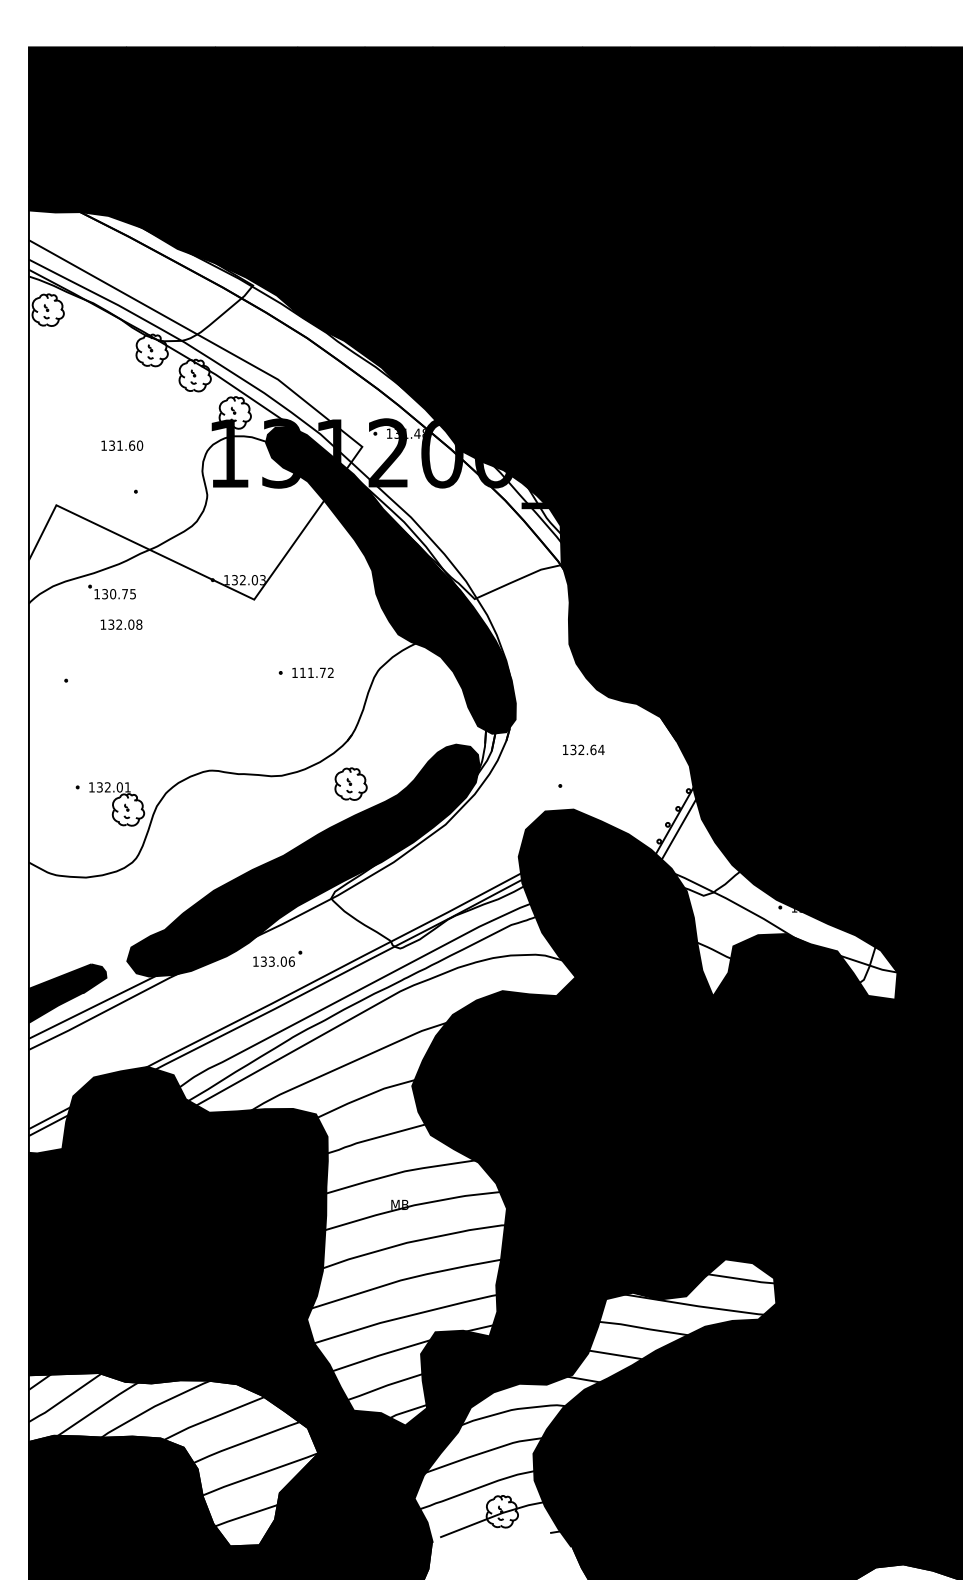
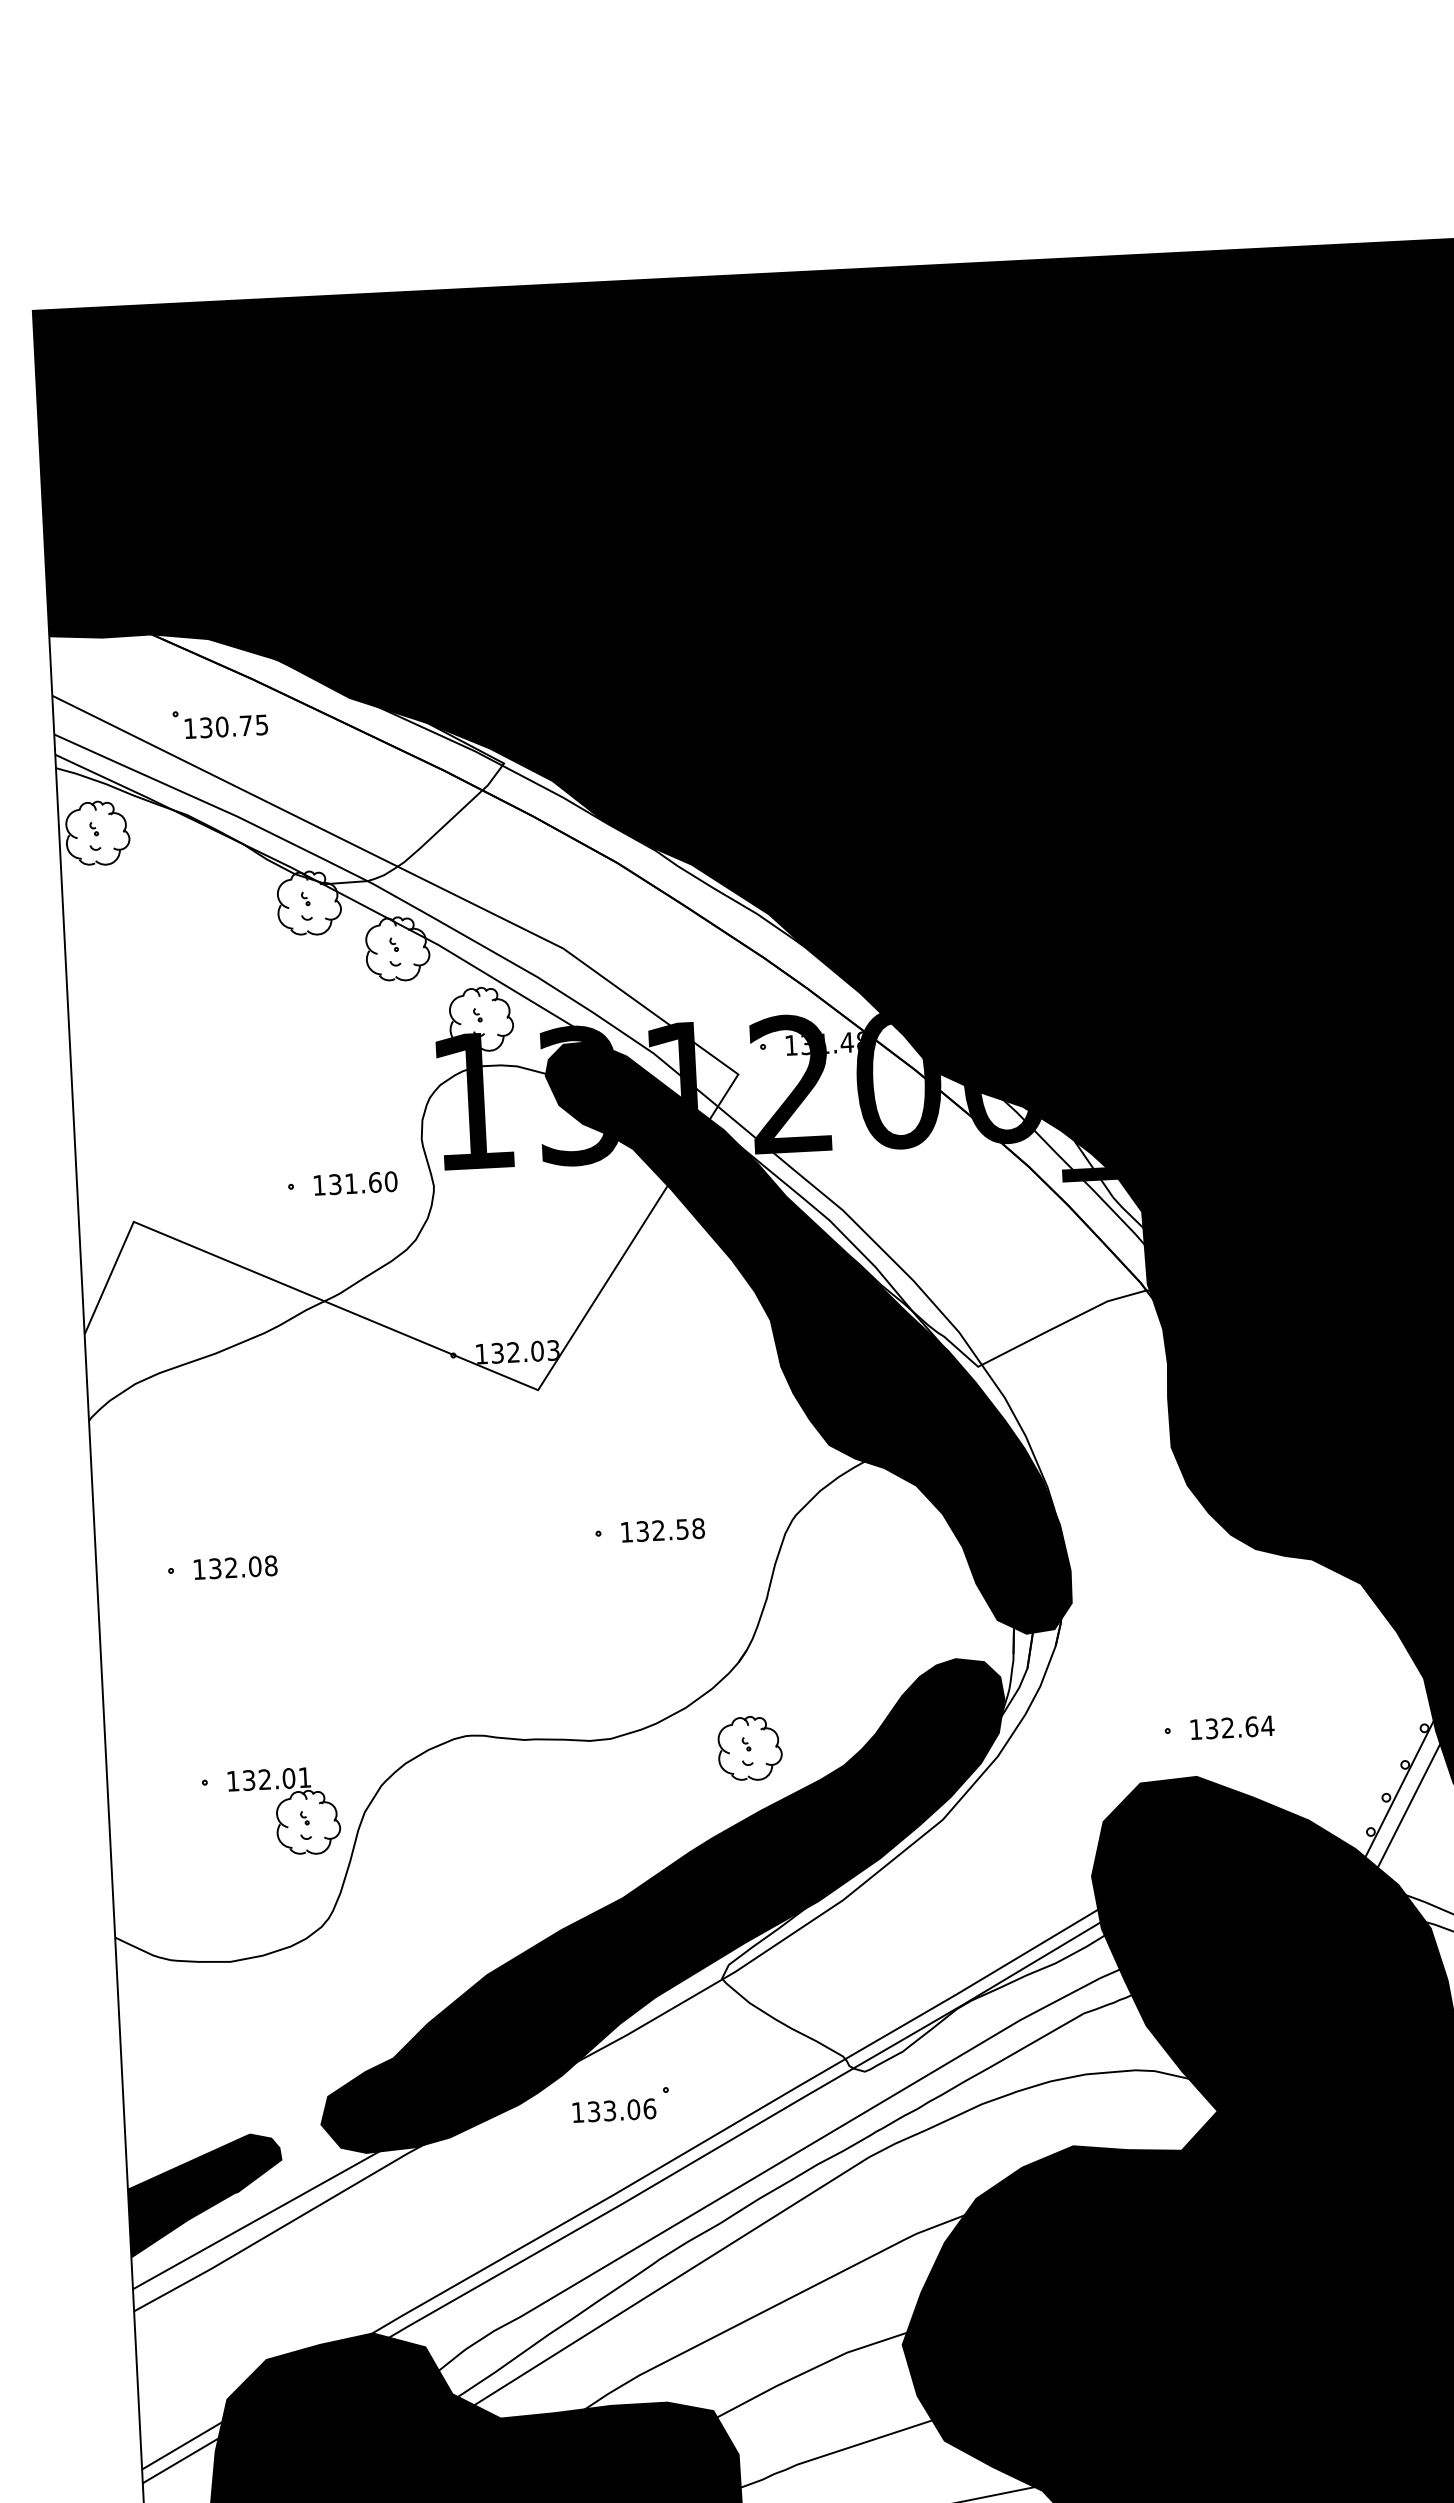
text: (122, 445) -> (356, 1183), moved
part: (111, 591) -> (218, 721), moved
text: (121, 624) -> (235, 1567), moved
text: (316, 672) -> (669, 1529), 111.72 -> 132.58
text: (583, 749) -> (1231, 1726), moved

